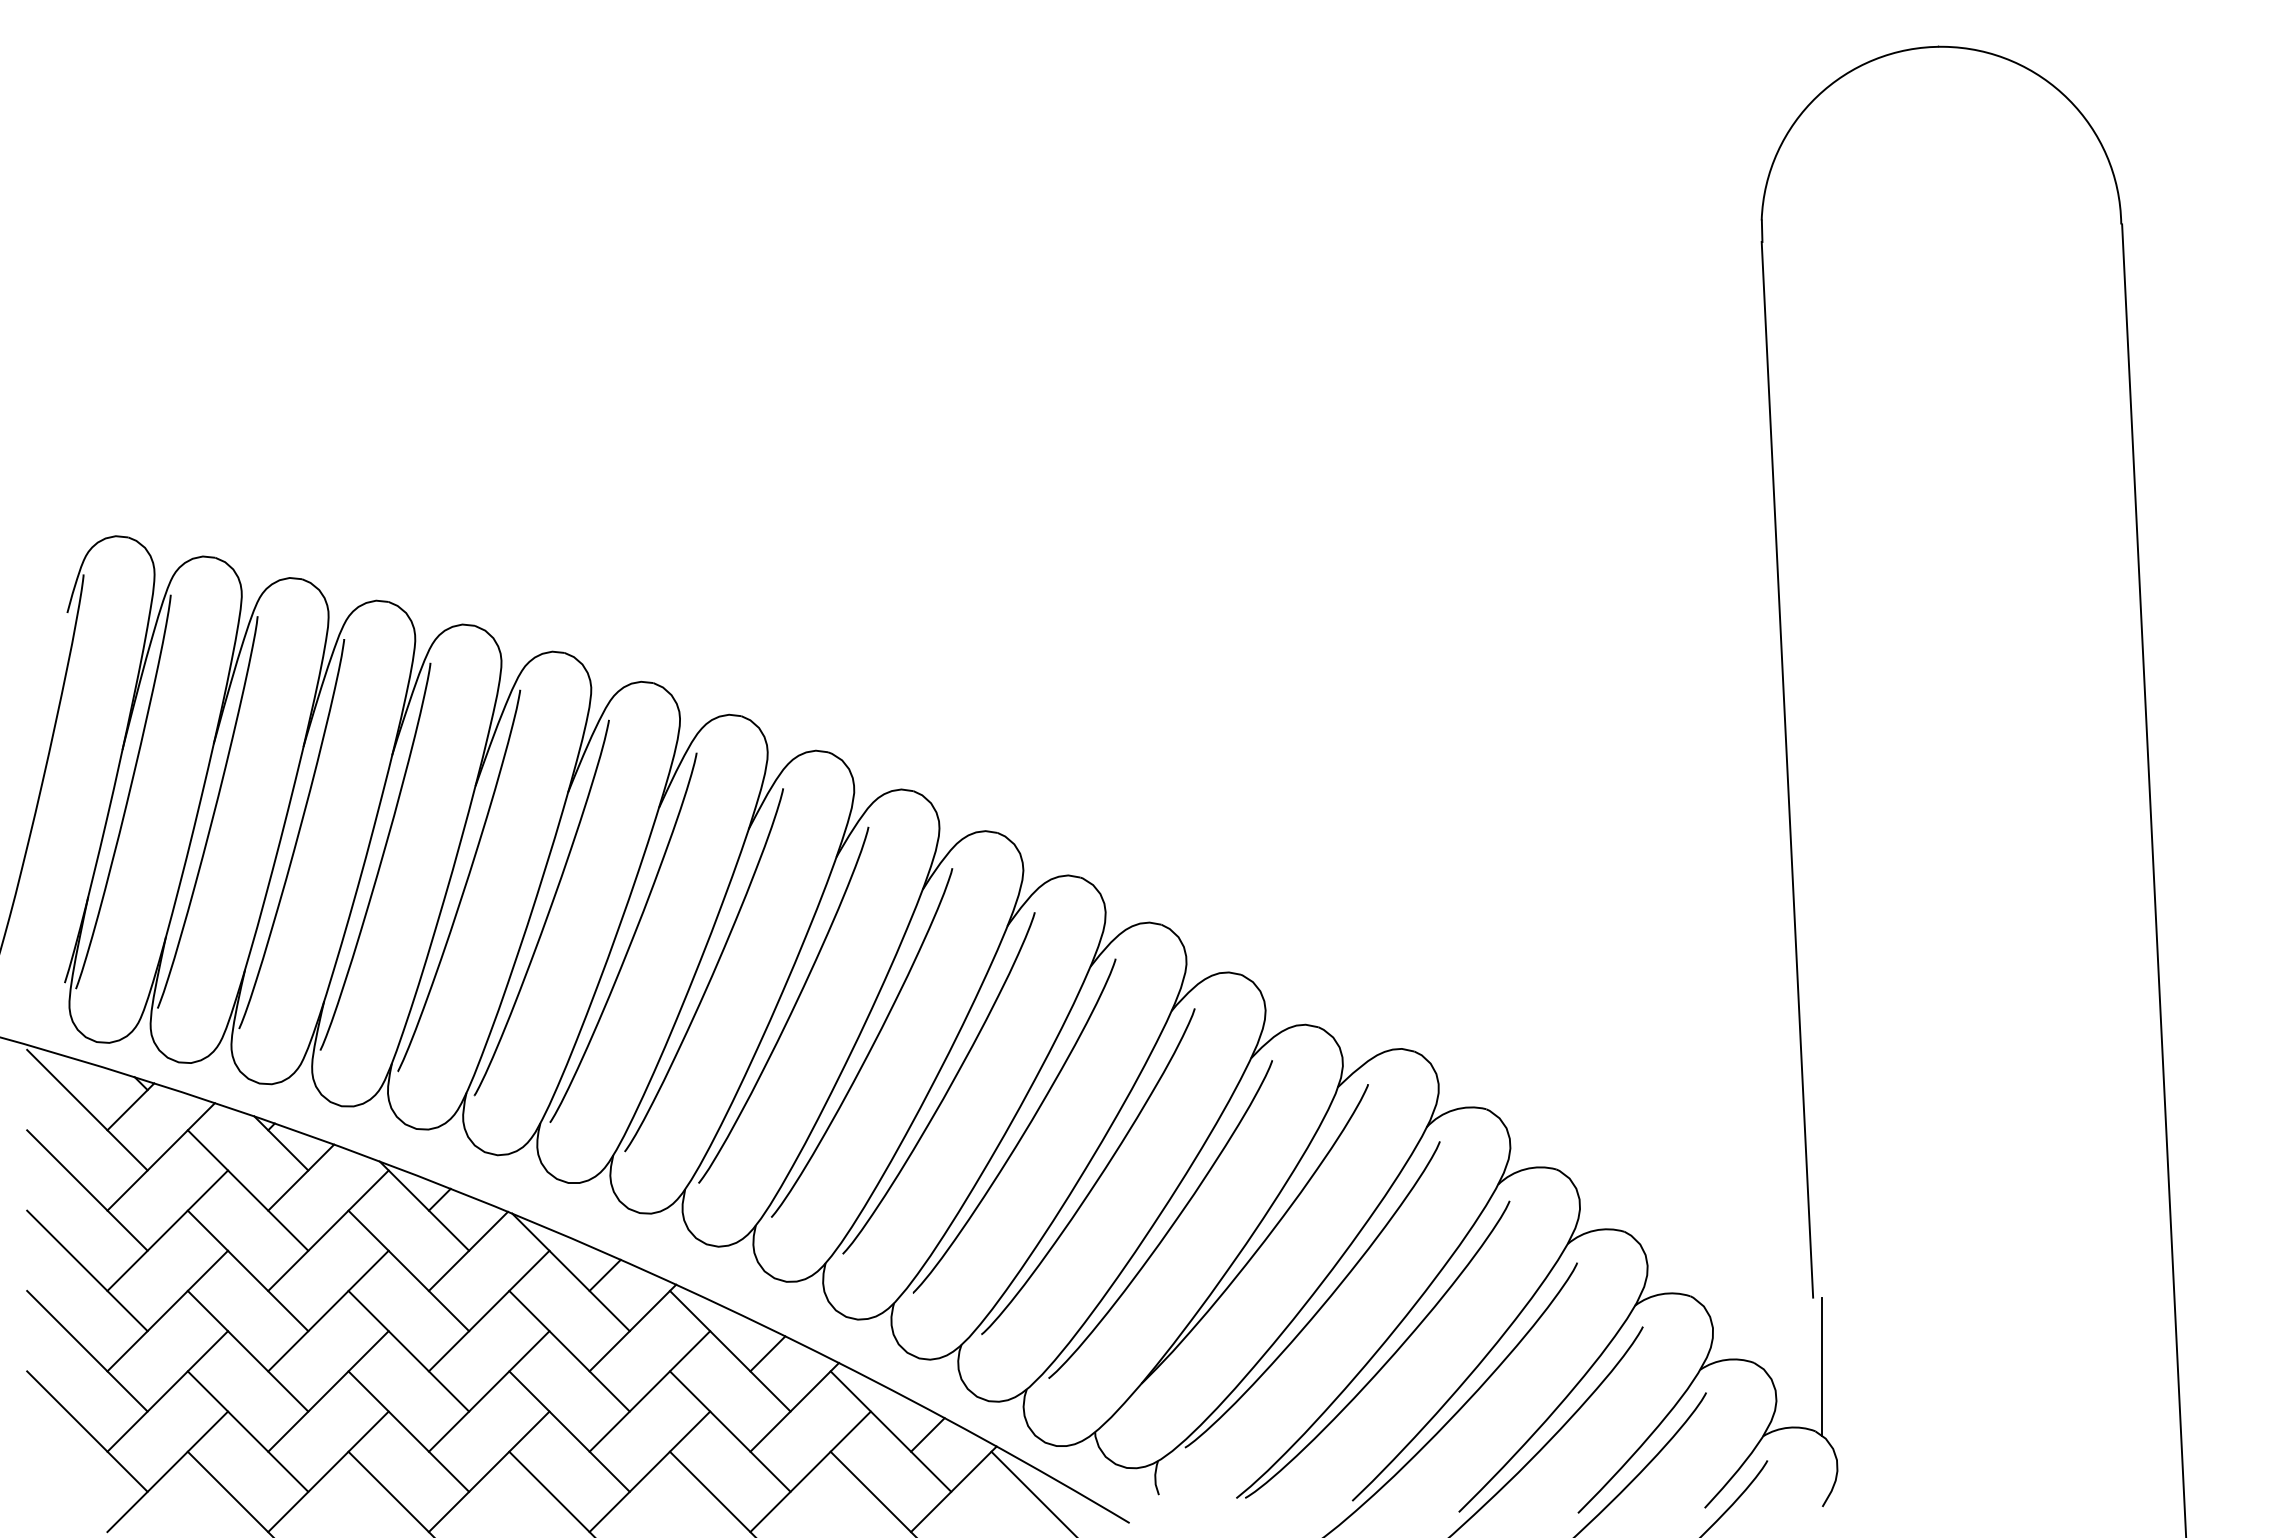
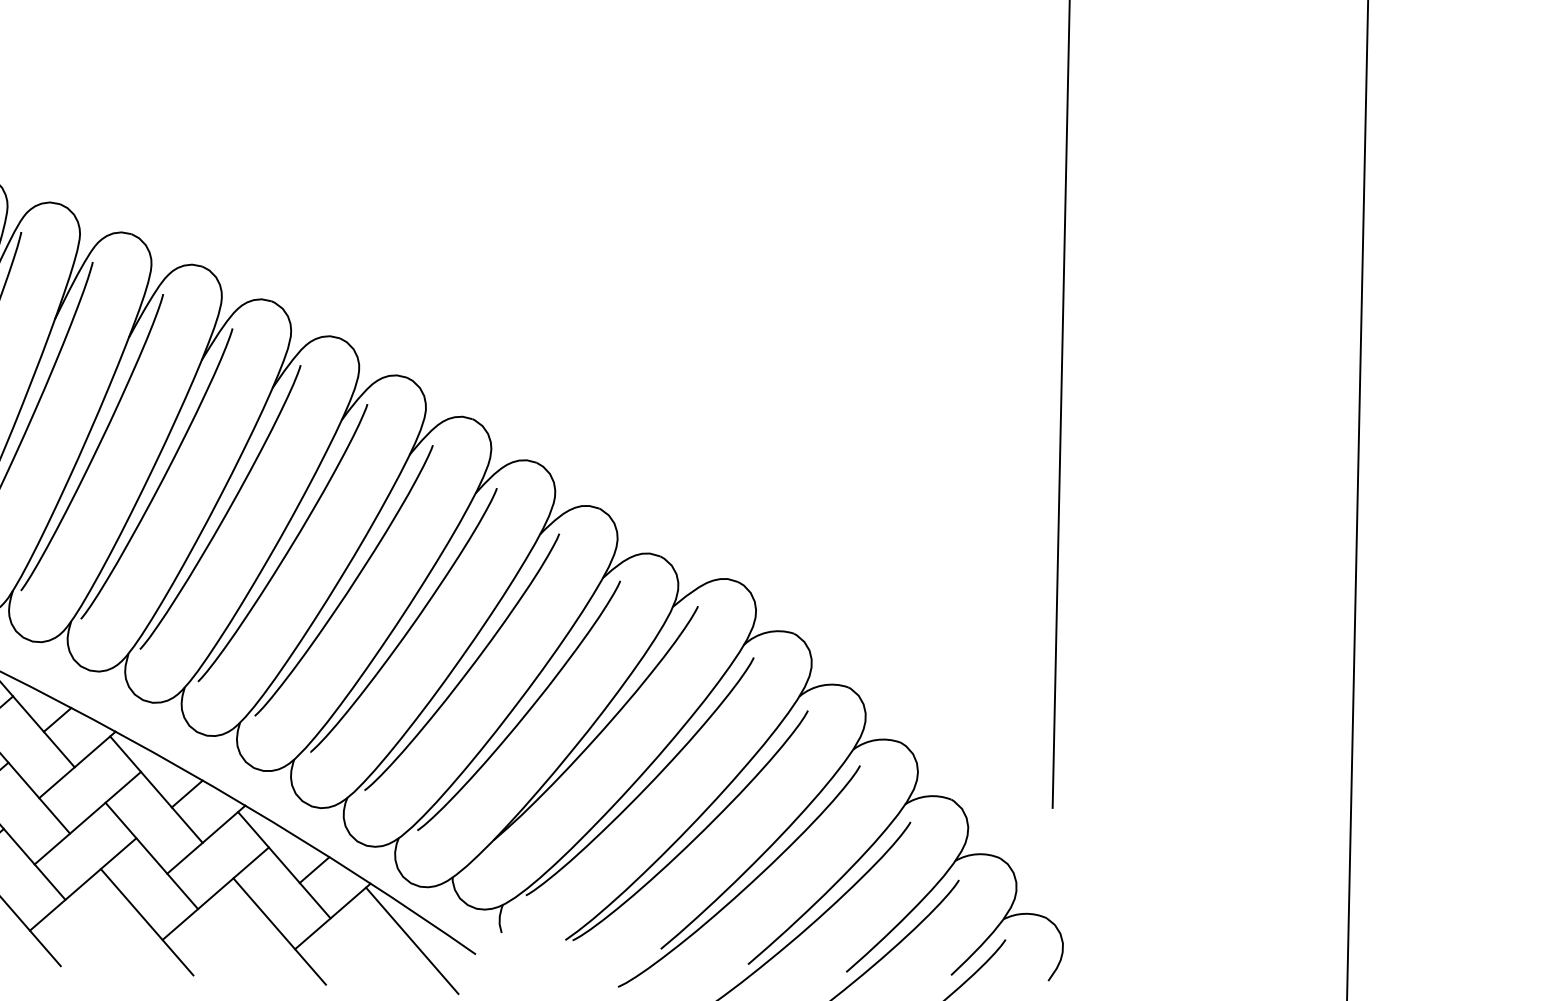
line: (1821, 1366) -> (1055, 865), removed

